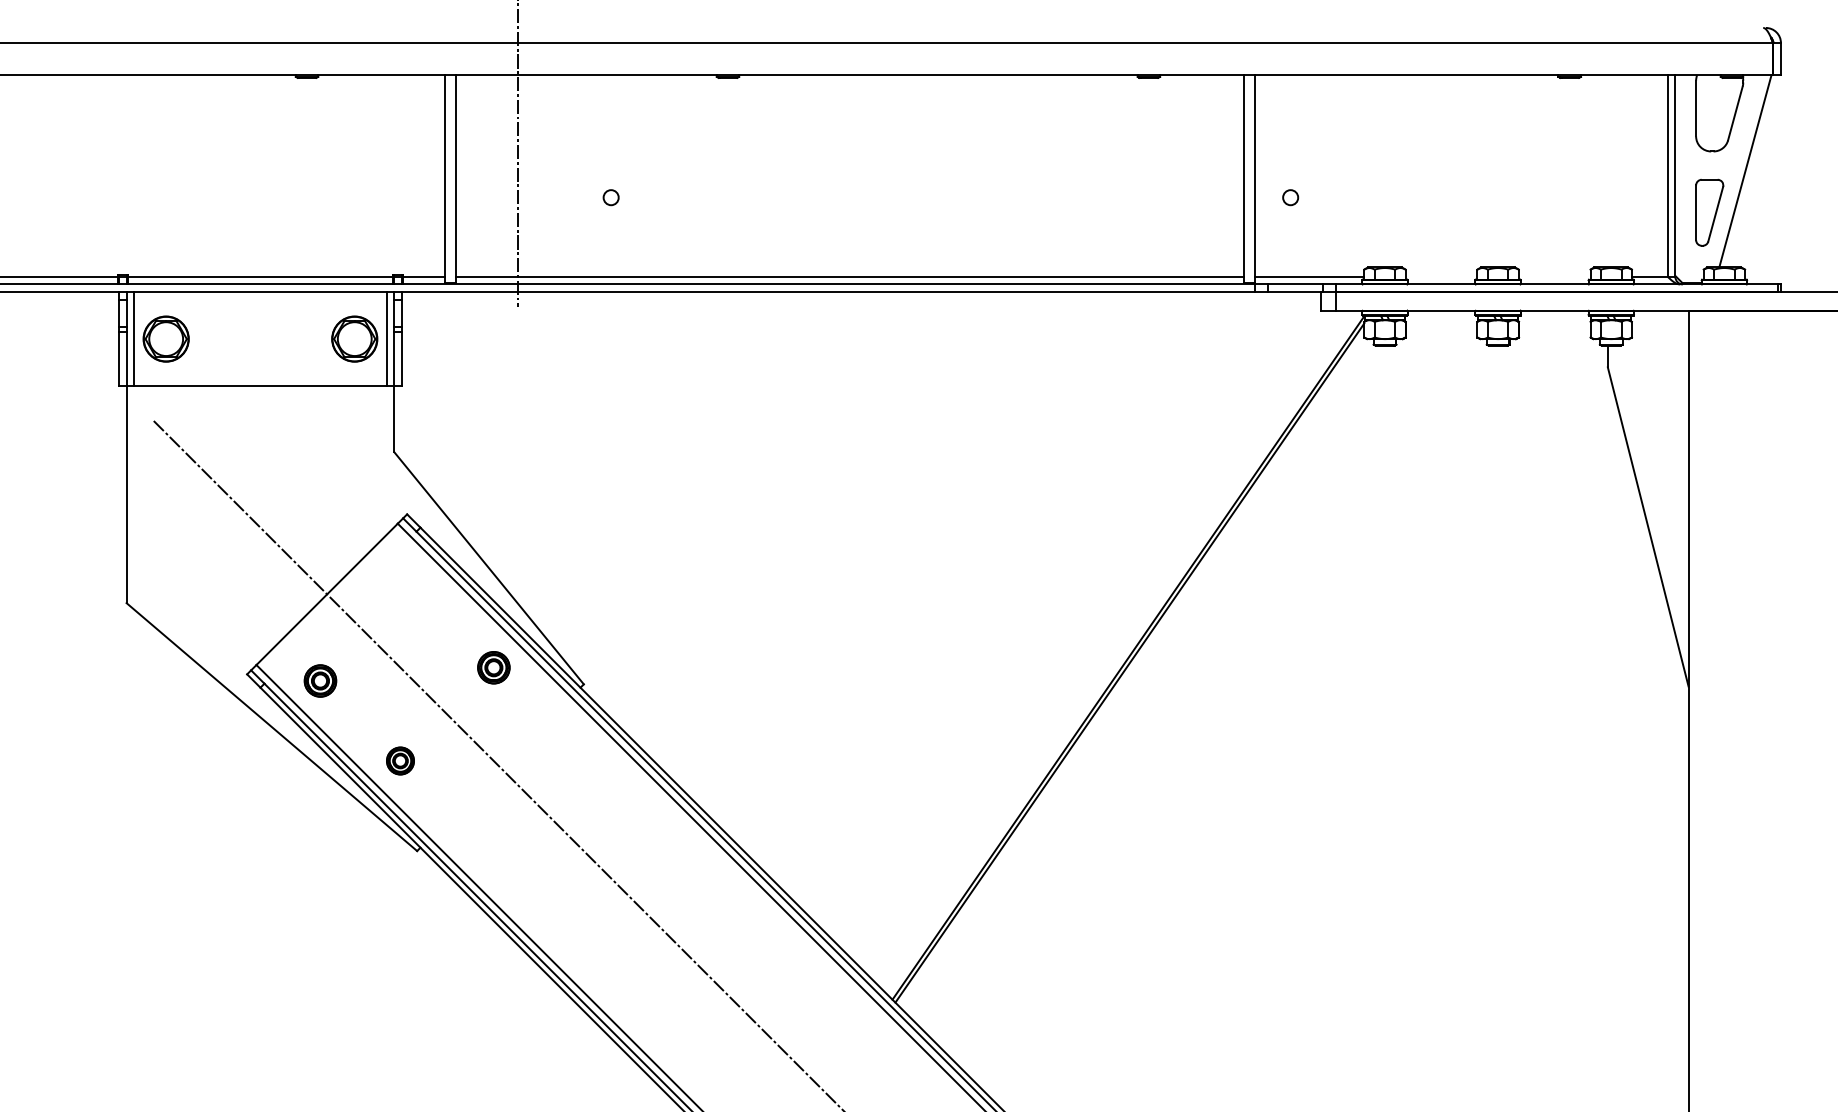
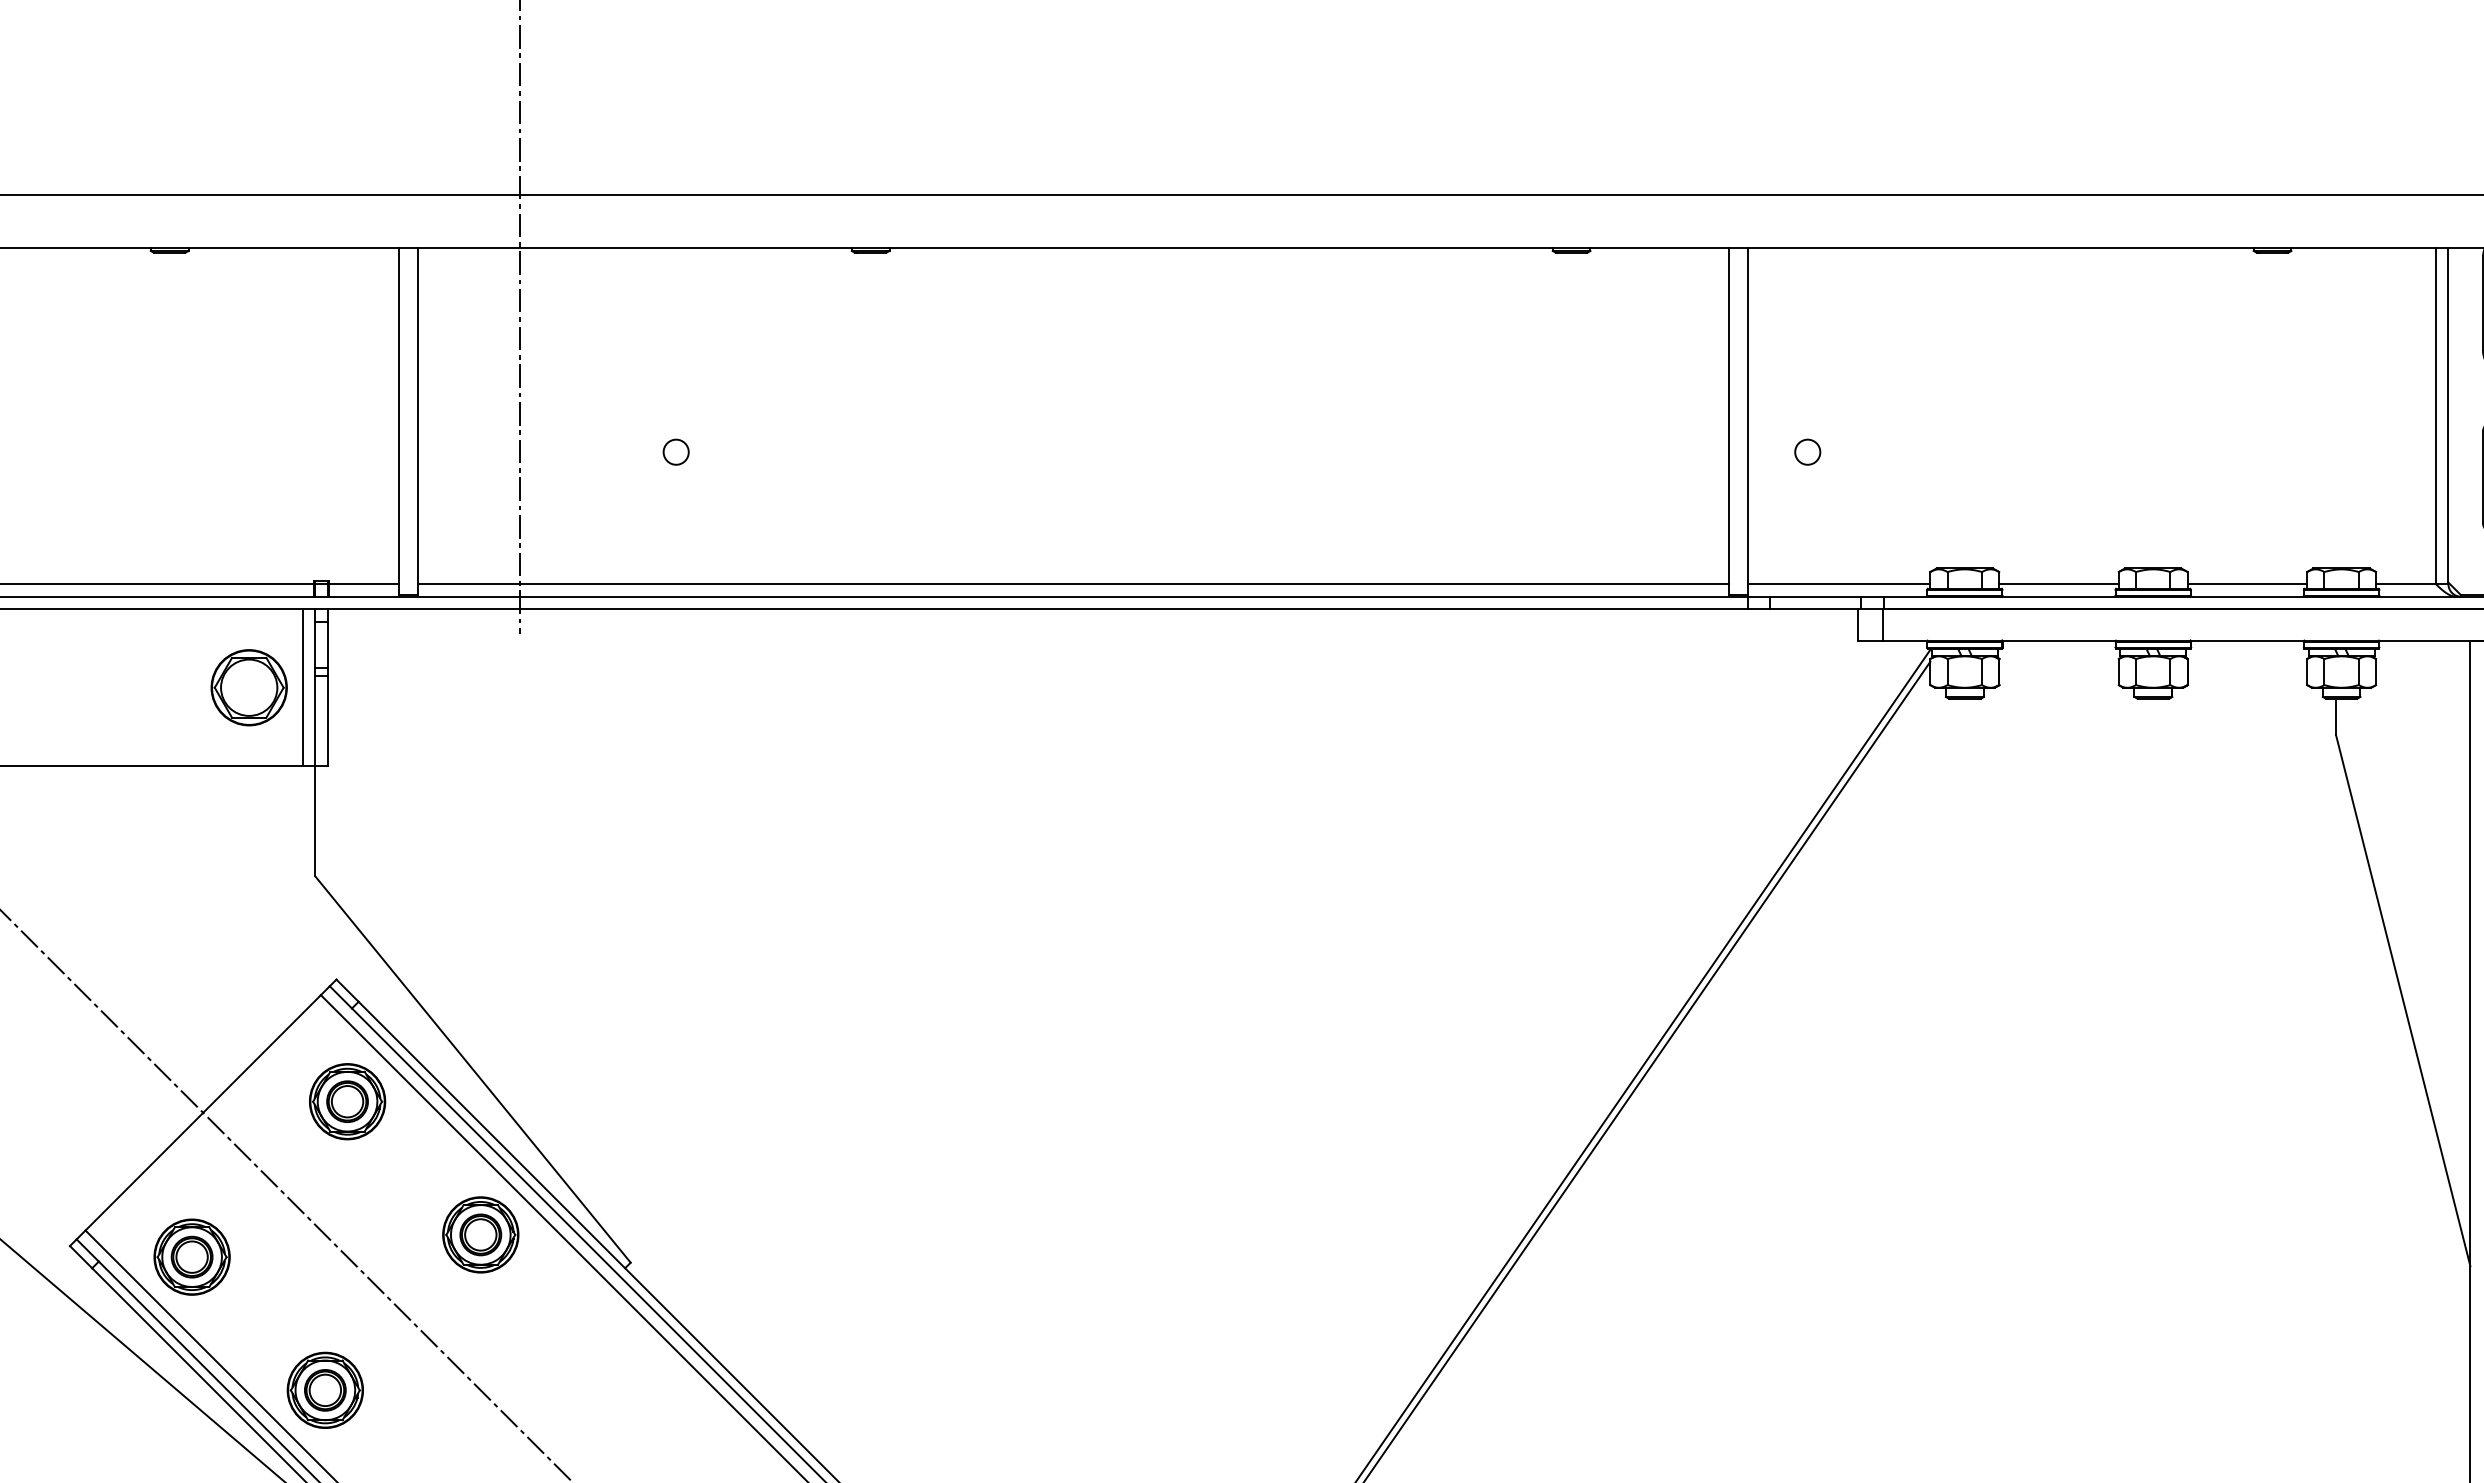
line: (1441, 276) -> (2058, 583), added
line: (1554, 276) -> (2247, 583), added
part: (413, 587) -> (347, 1101), added
part: (493, 667) -> (480, 1234), size x1.43
part: (320, 680) -> (192, 1256), size x1.43
part: (400, 760) -> (325, 1389), size x1.67

